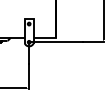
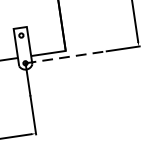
line: (55, 42) -> (65, 57), solid -> dashed

